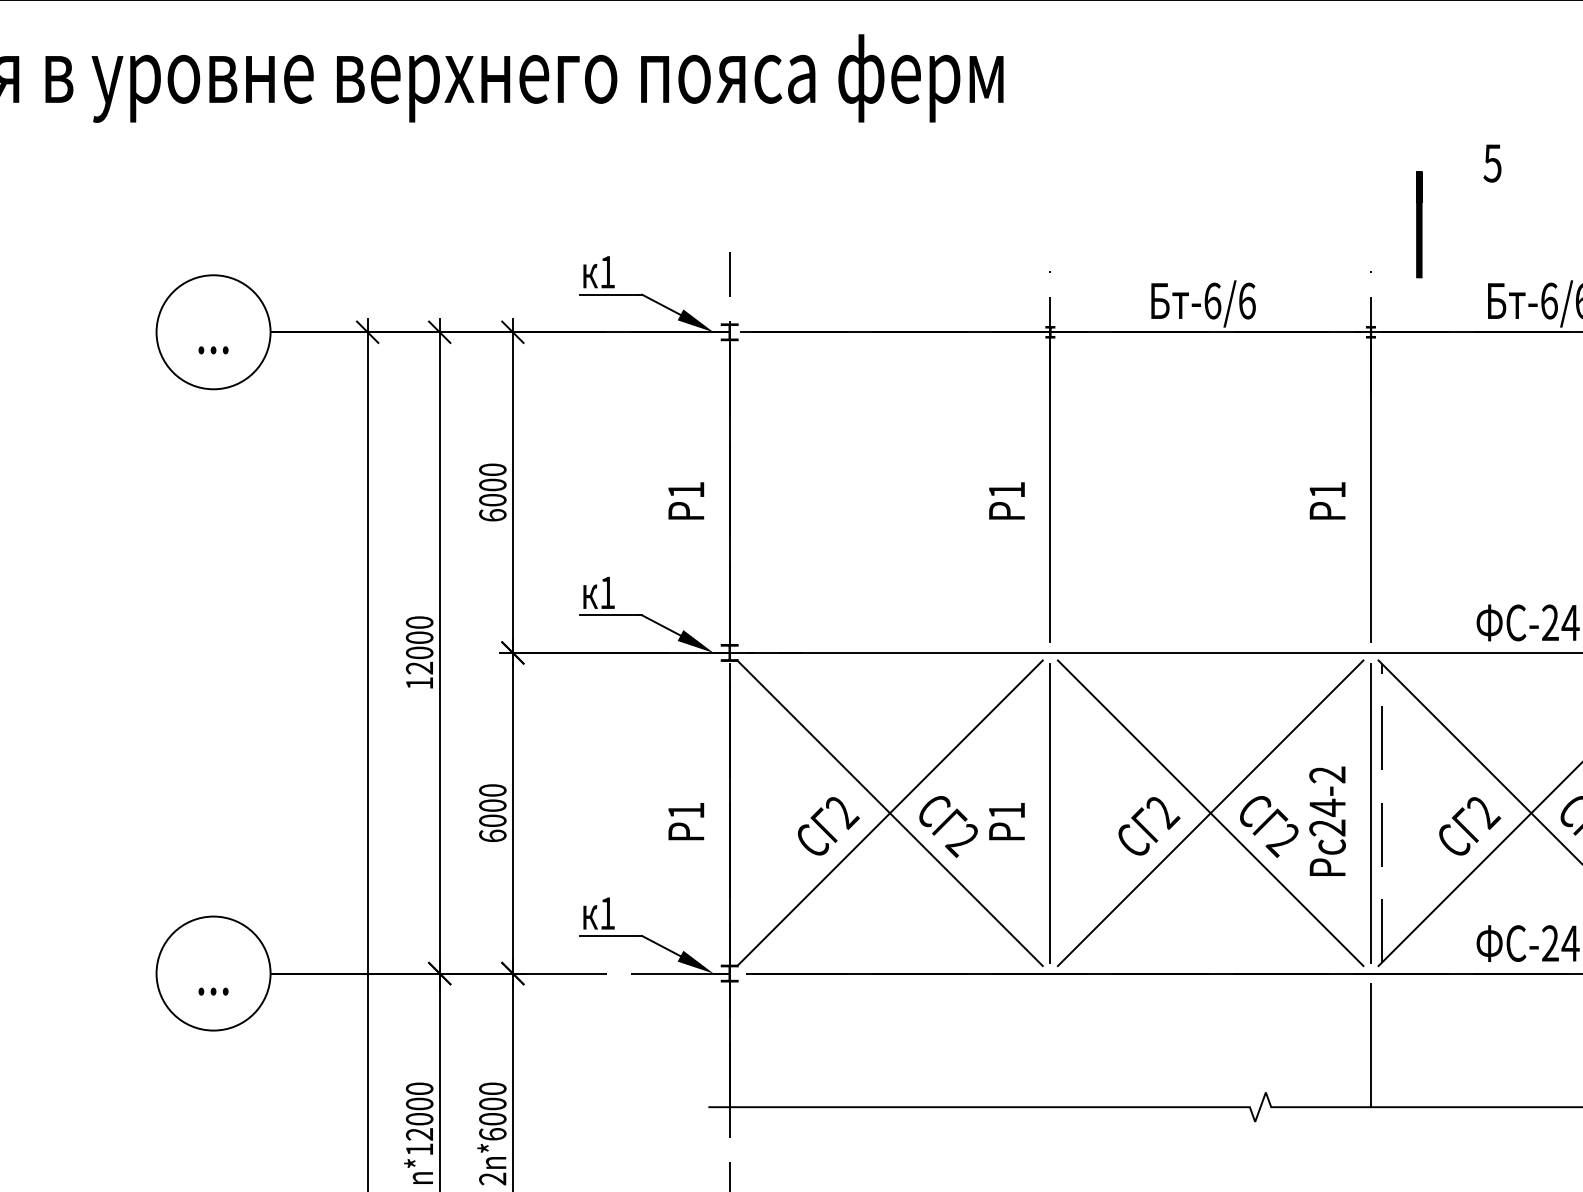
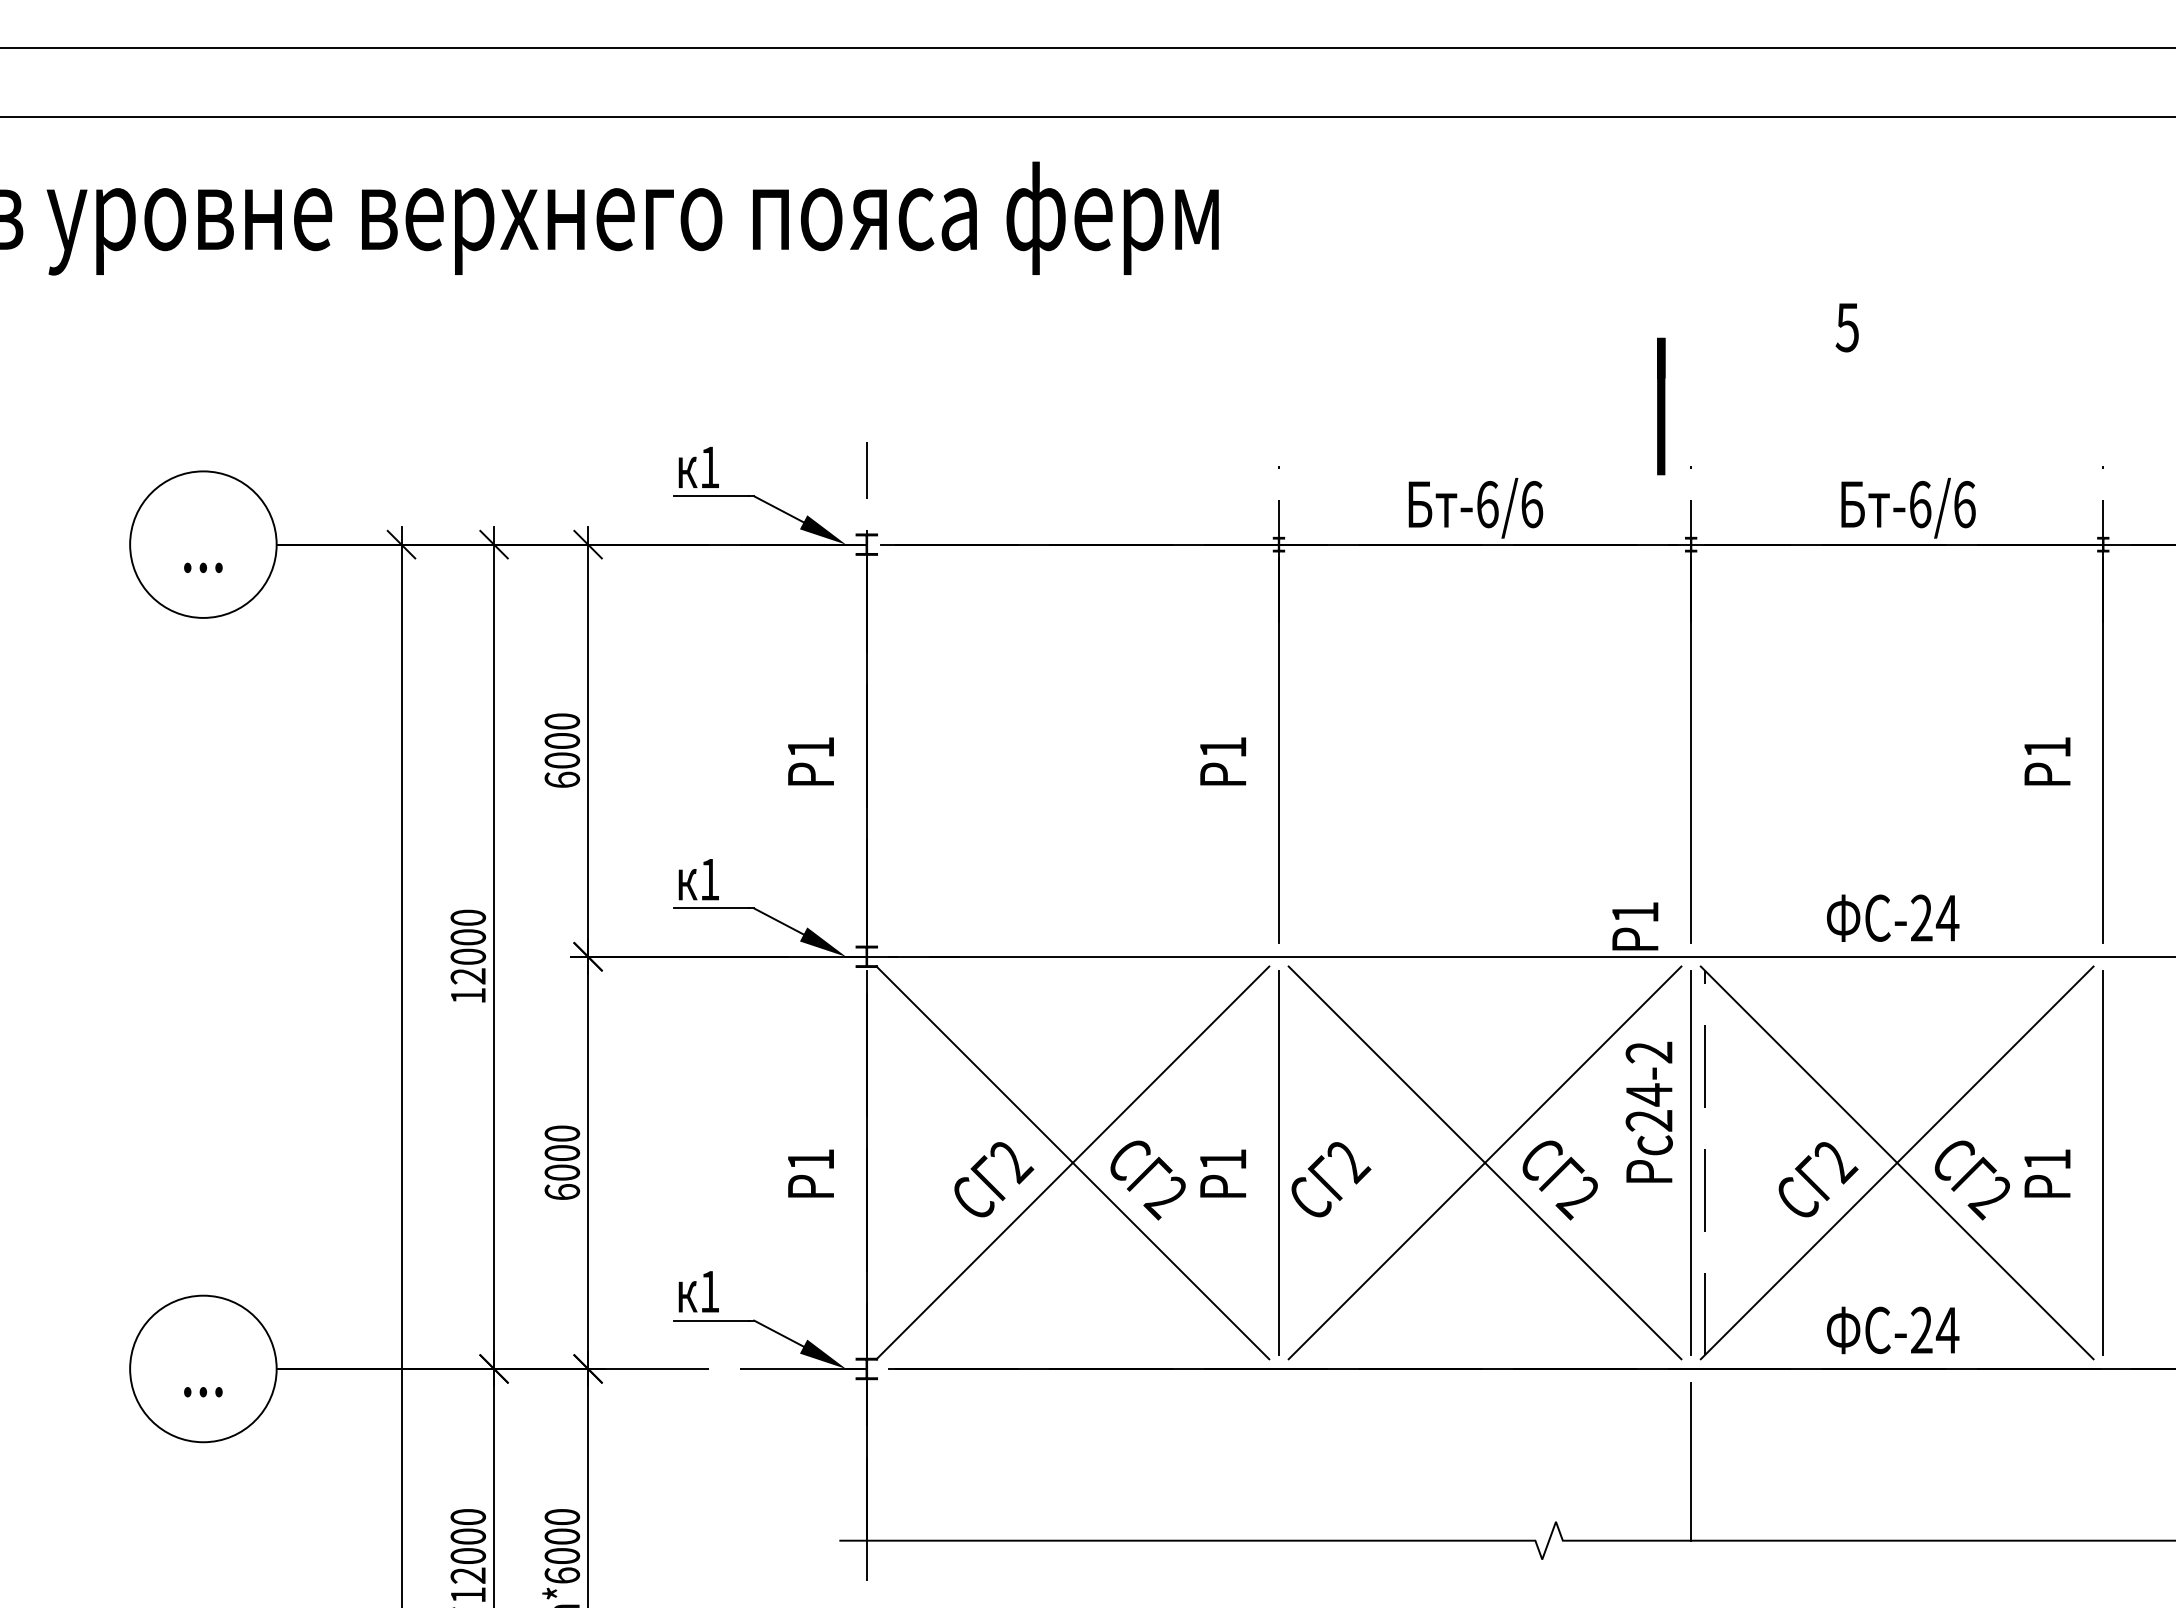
line: (1419, 224) -> (1661, 406), moved
text: (1327, 500) -> (1635, 926), moved
text: (1326, 820) -> (1648, 1111), moved
text: (1149, 826) -> (1331, 1179), moved

